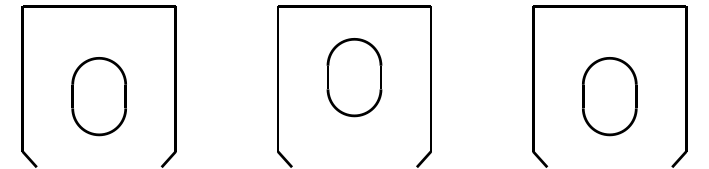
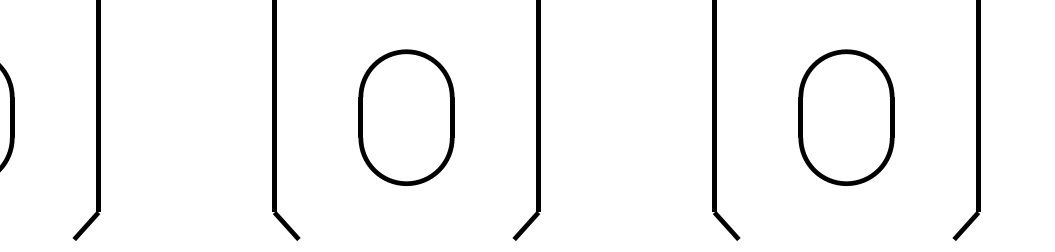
part: (354, 77) -> (406, 117), moved

